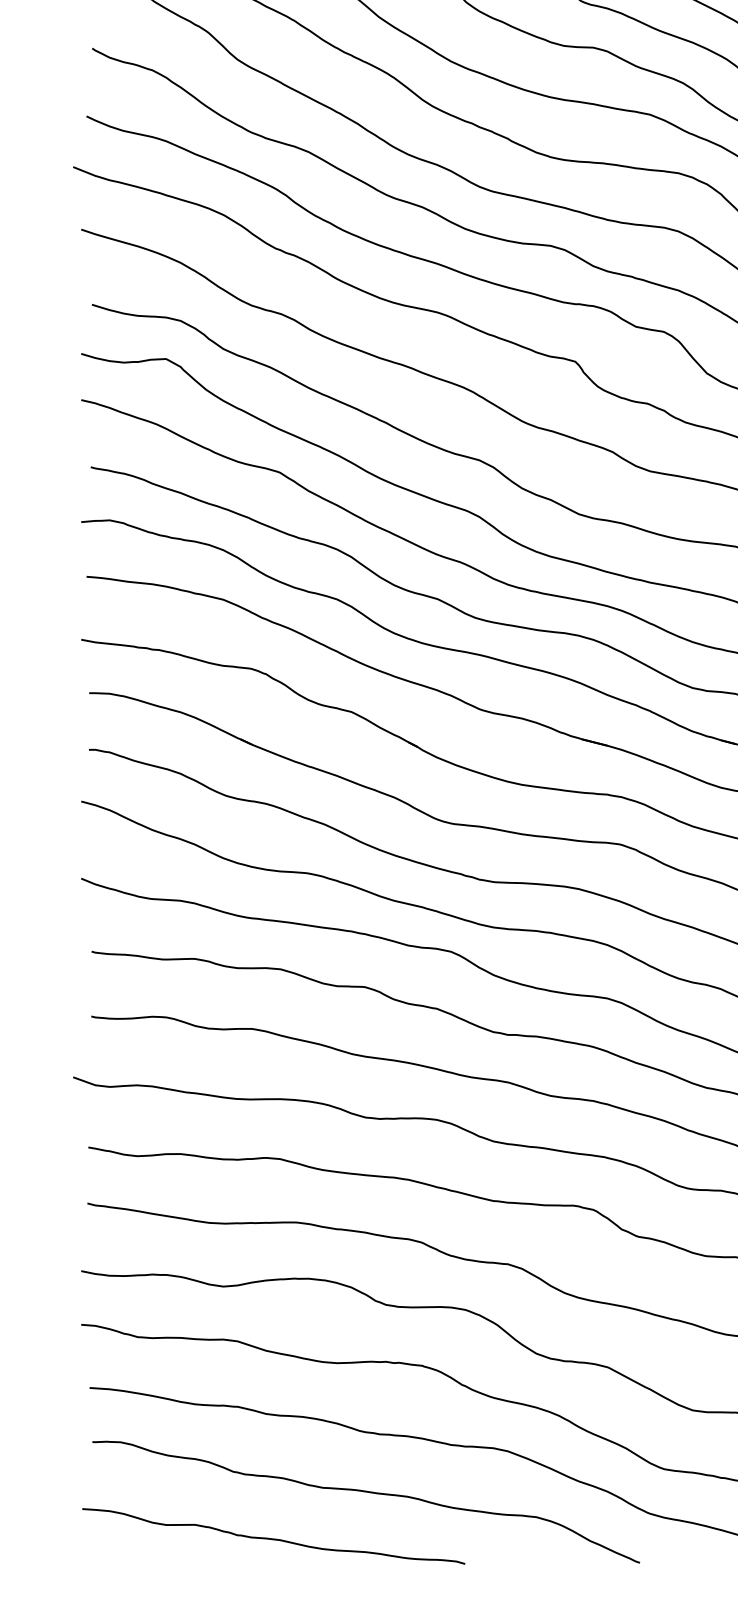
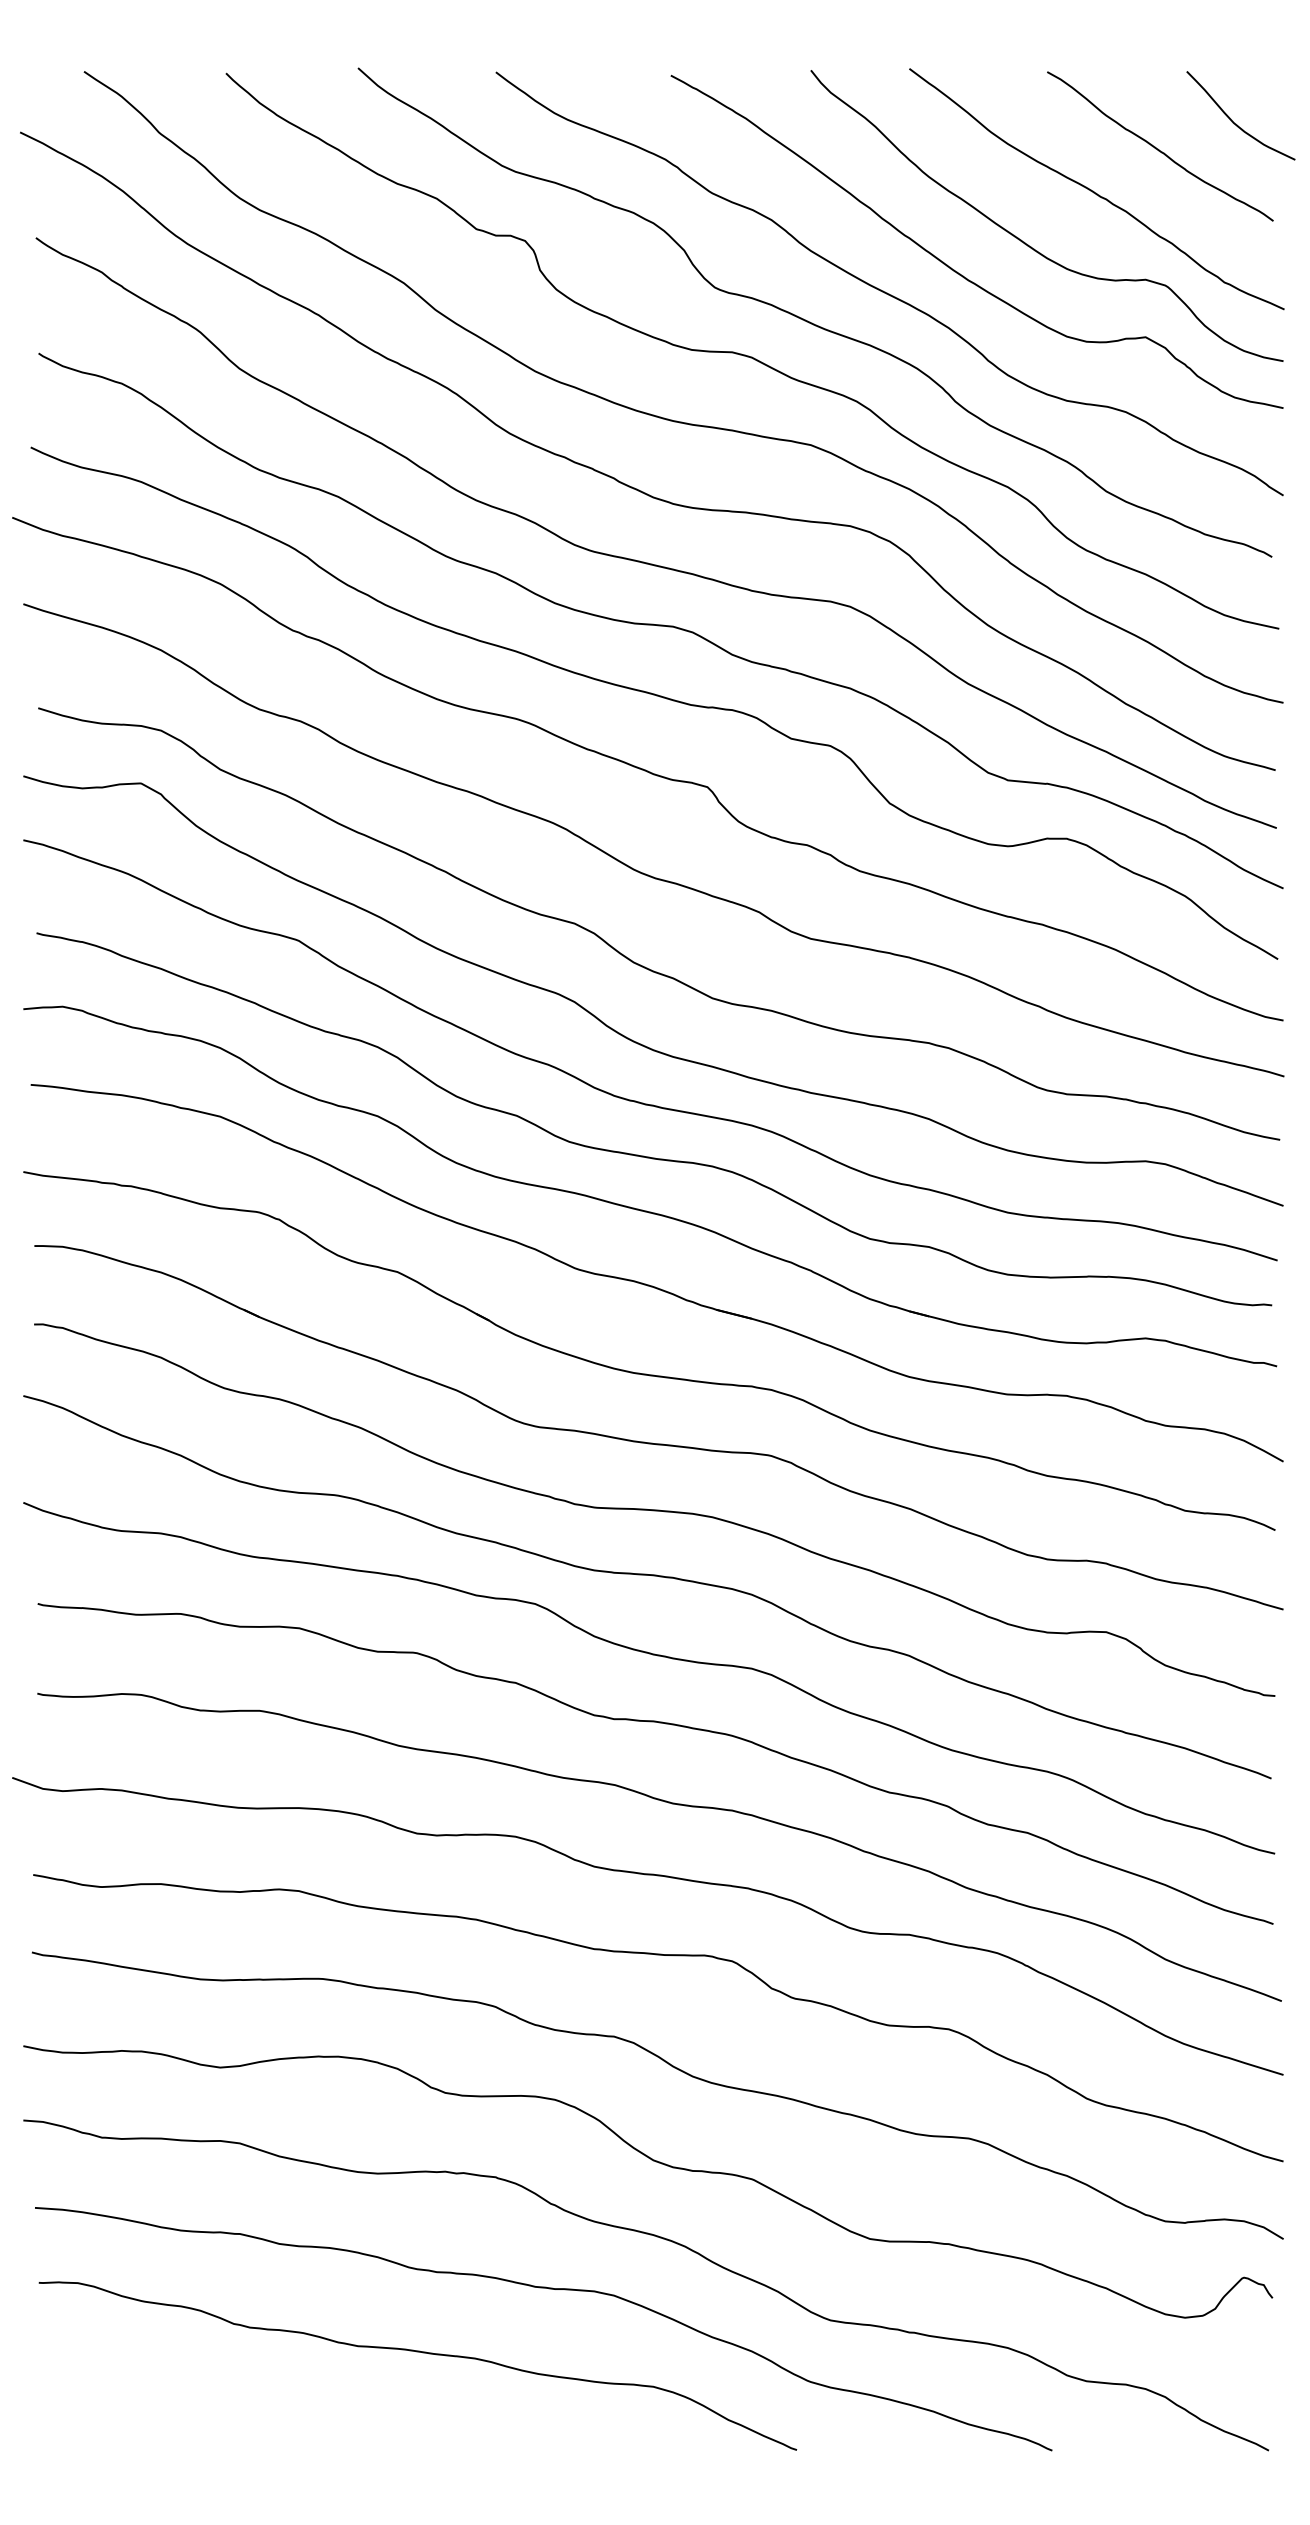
curve: (273, 1538) -> (289, 2416), removed

